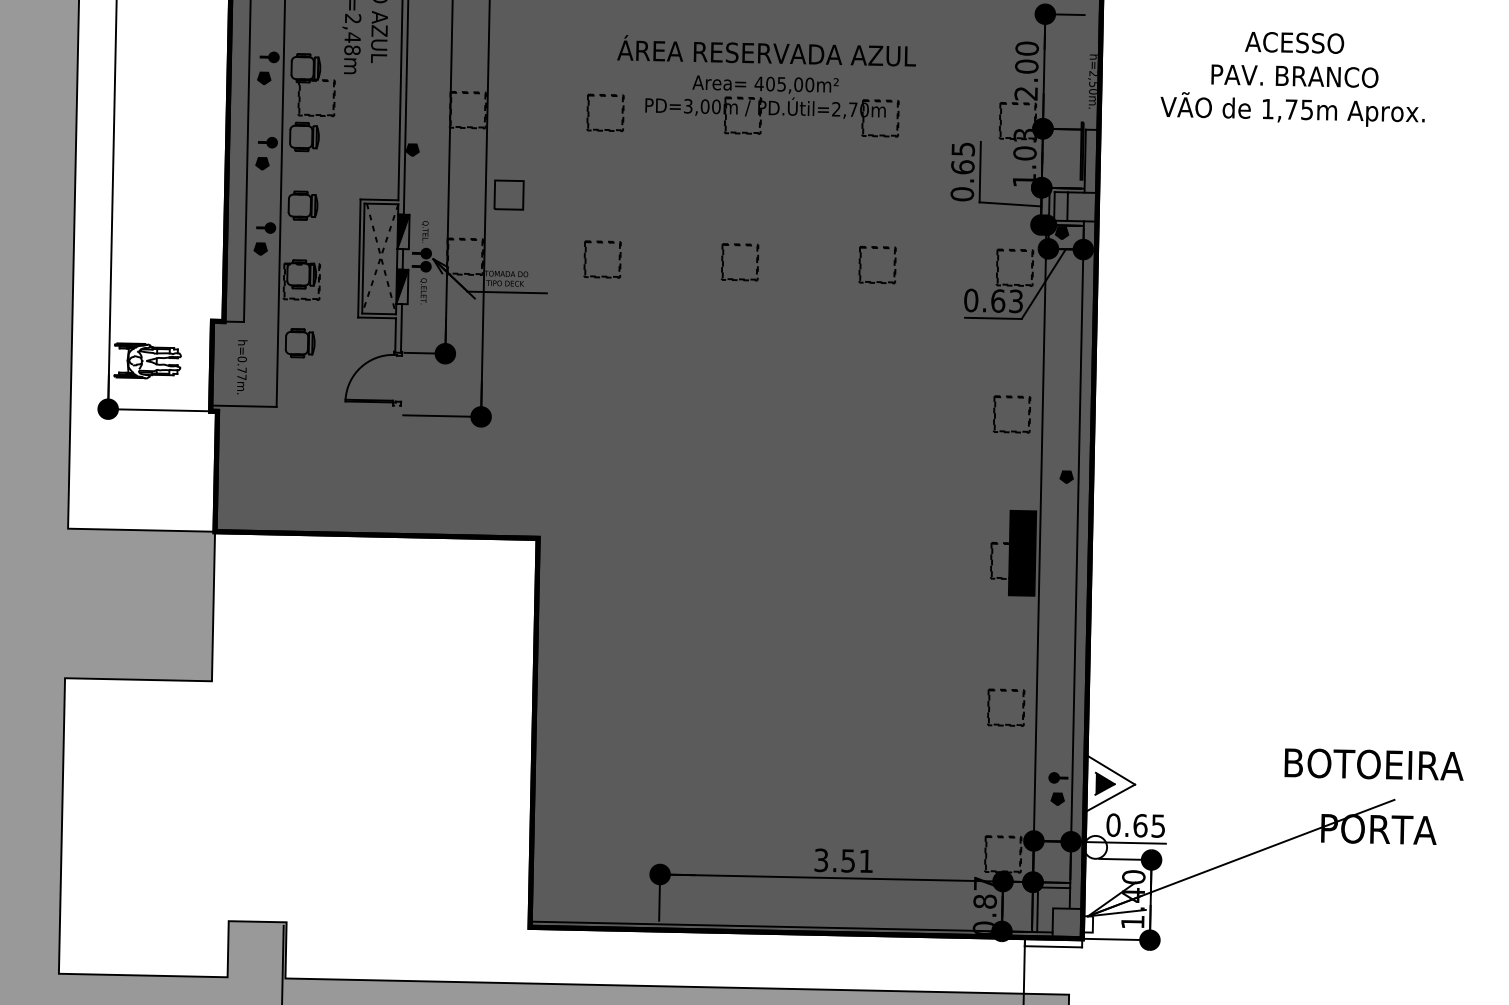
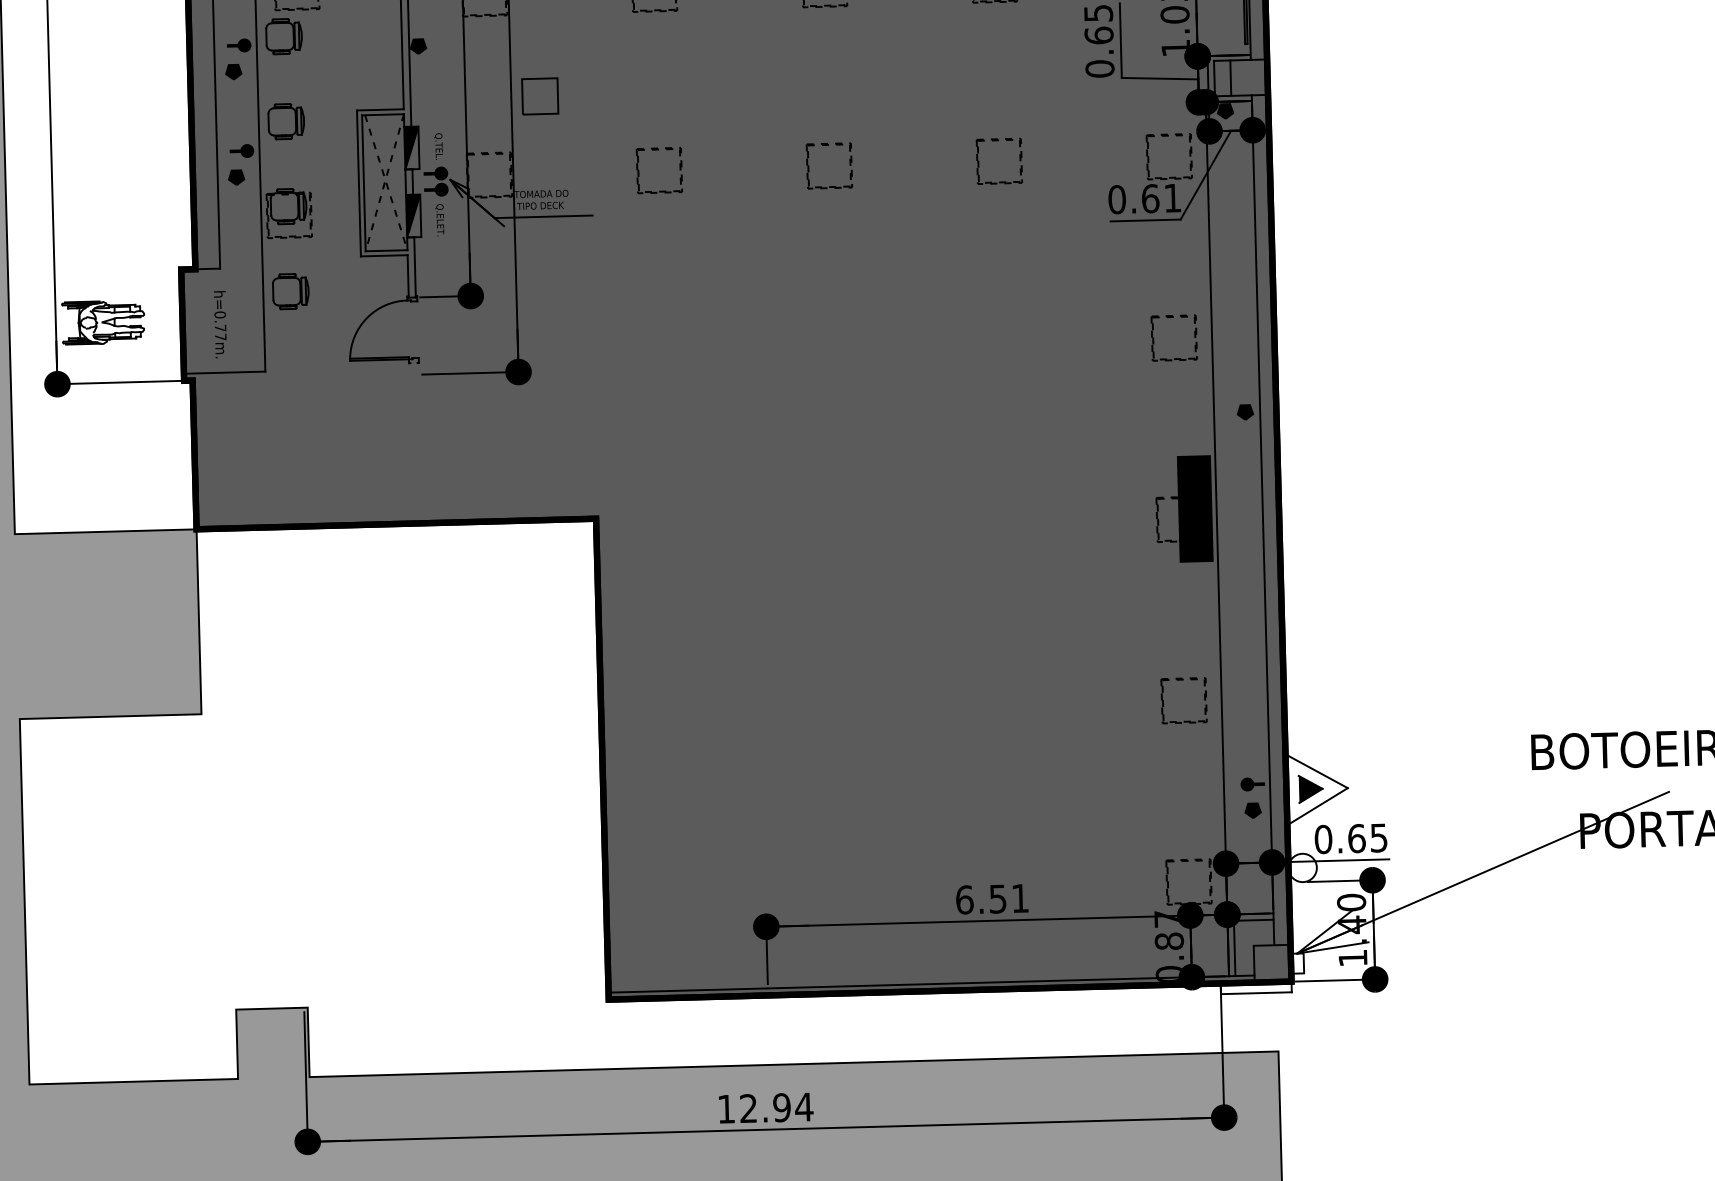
text: (1015, 301) -> (1171, 198), 0.63 -> 0.61
text: (821, 859) -> (964, 898), 3.51 -> 6.51

